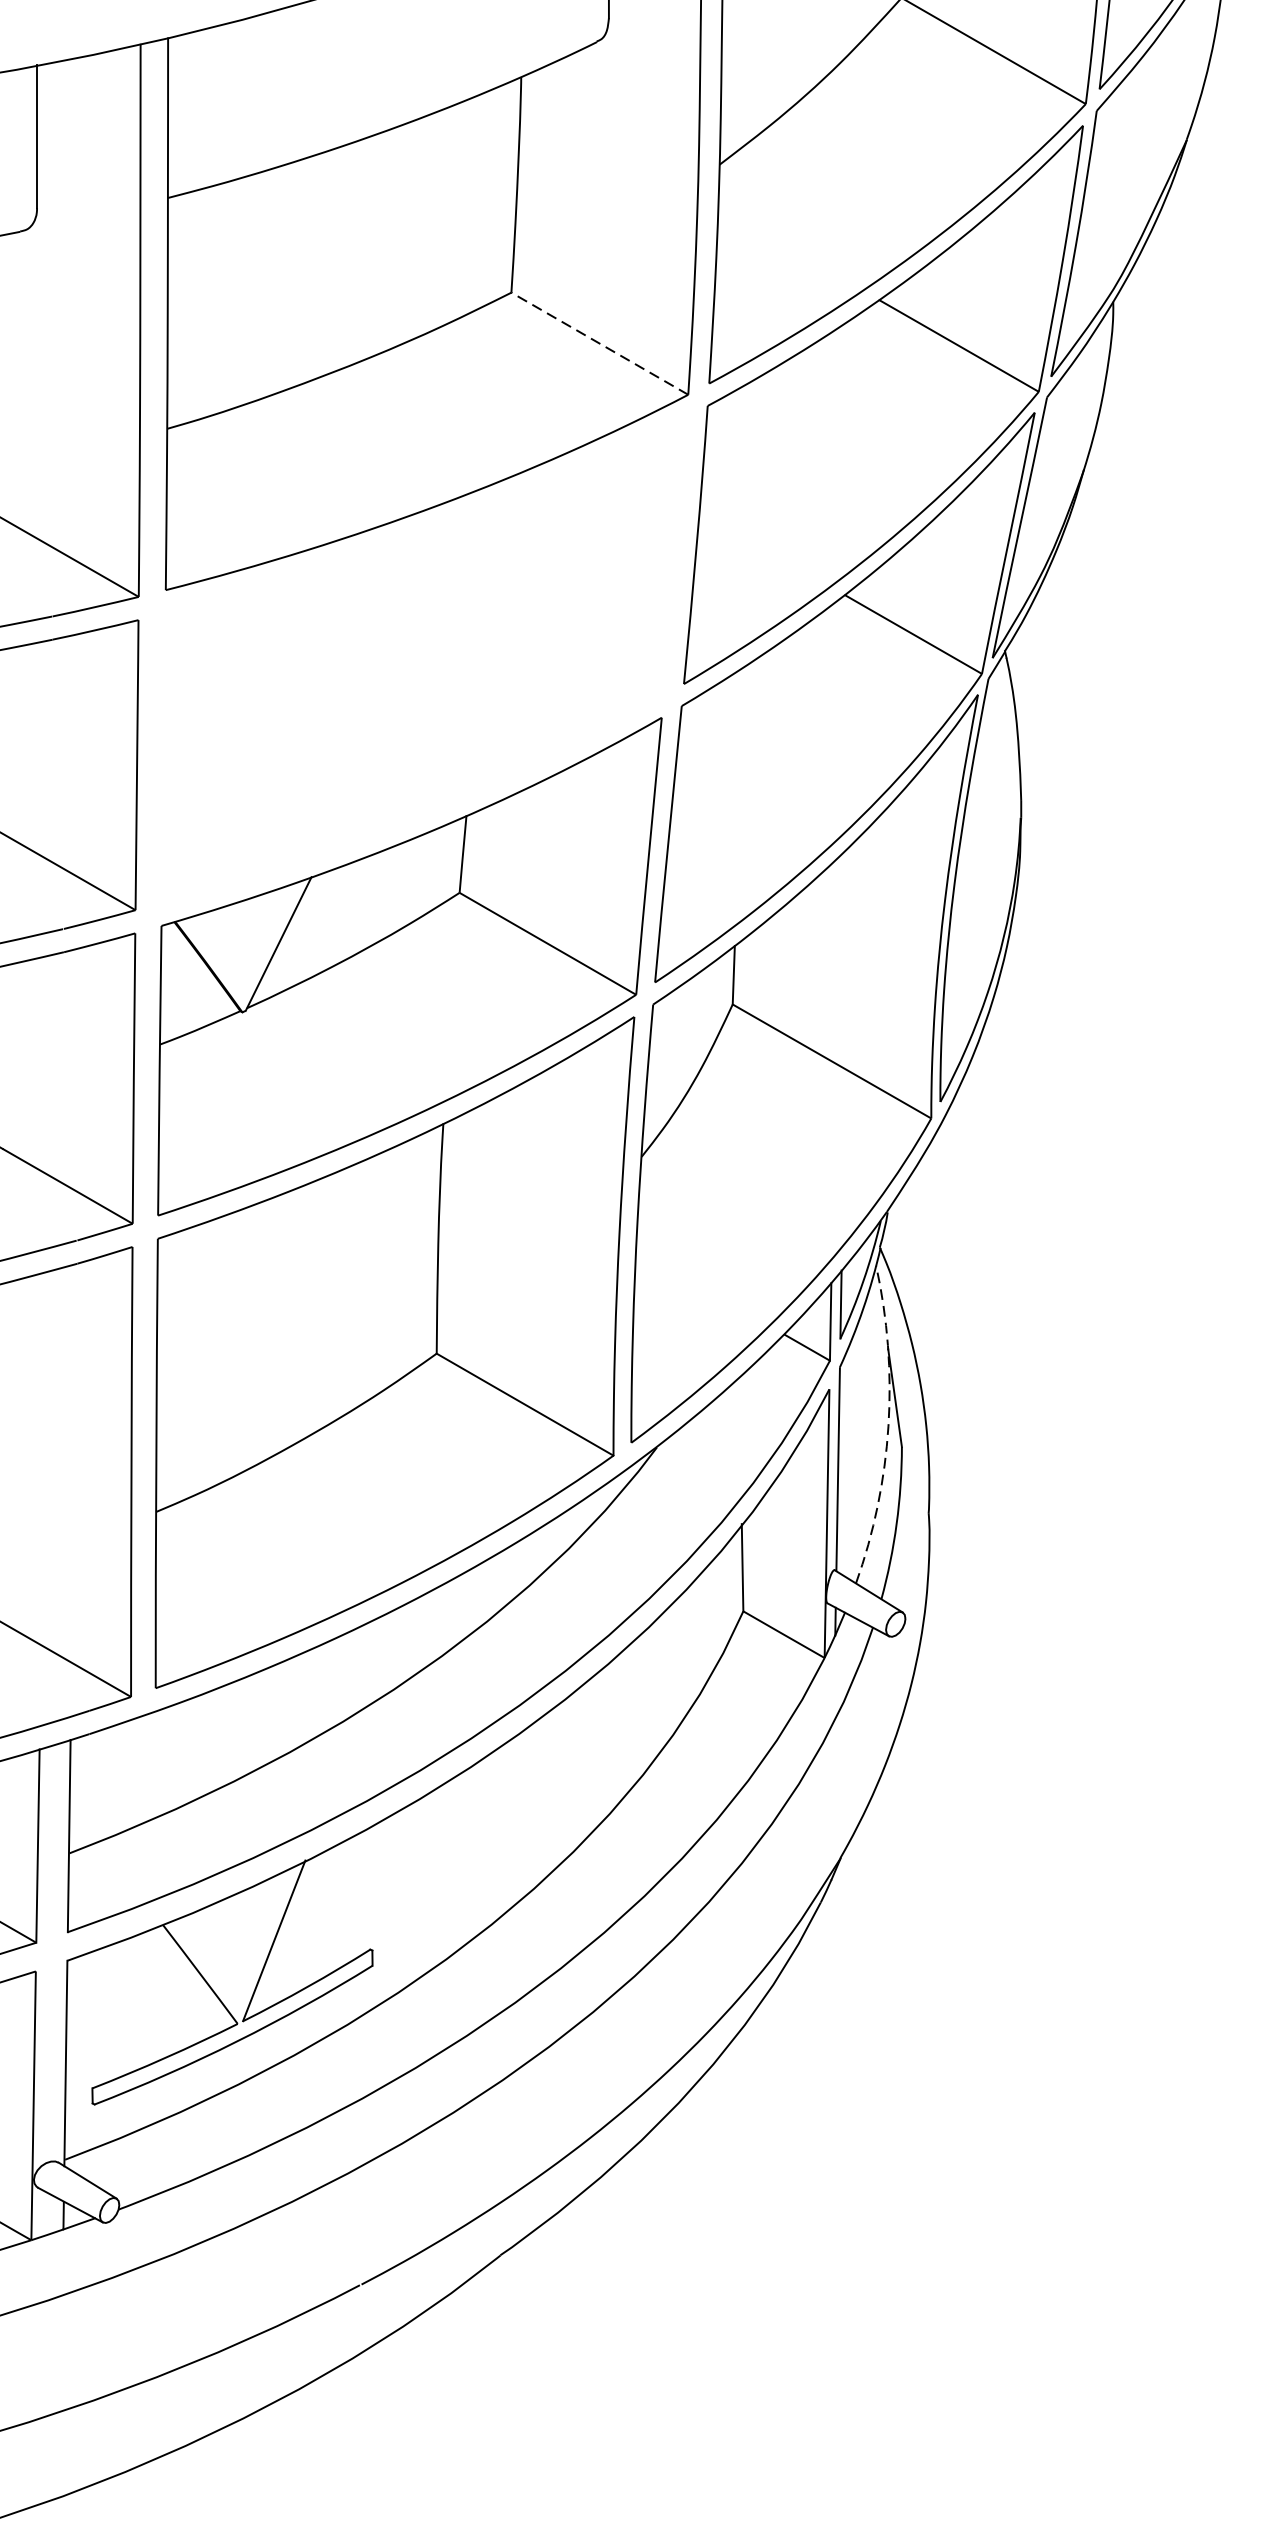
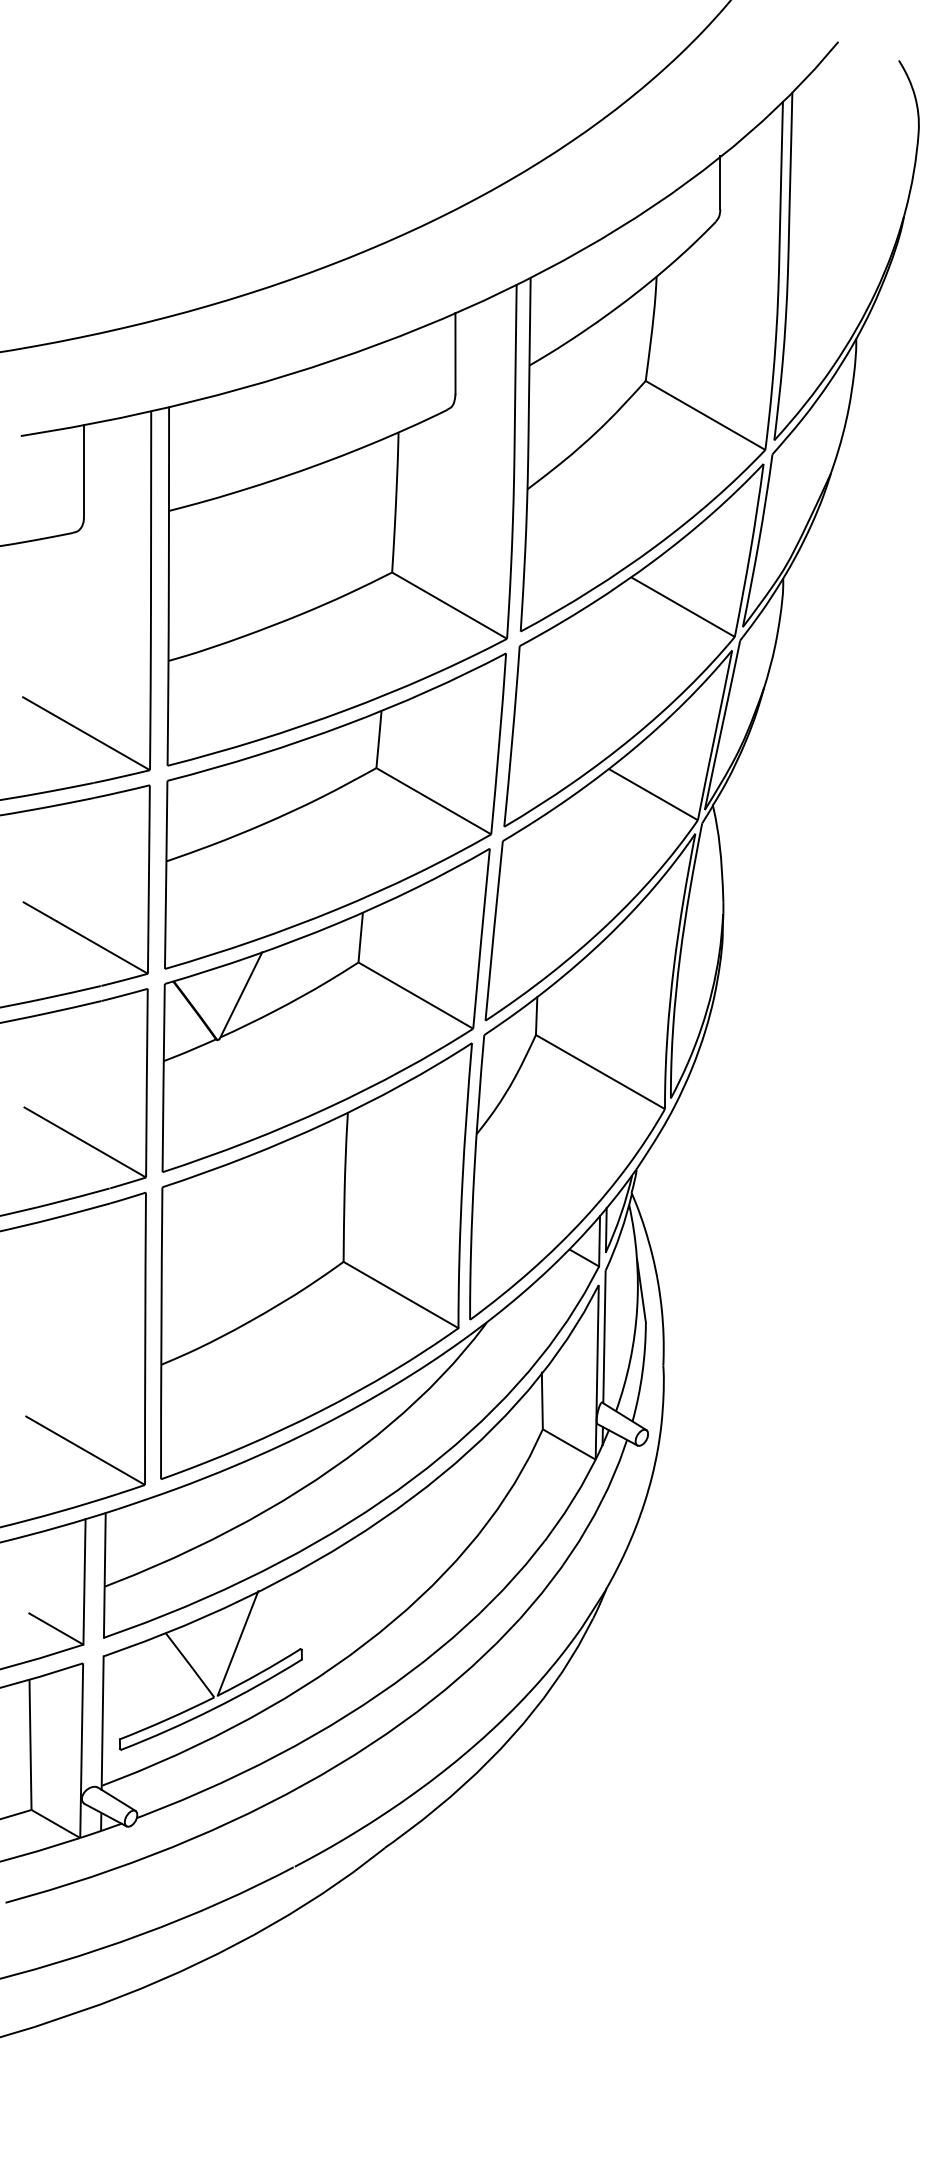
line: (599, 343) -> (449, 605), dashed -> solid
part: (424, 658) -> (335, 810), added
arc: (889, 1425) -> (637, 1308), dashed -> solid

